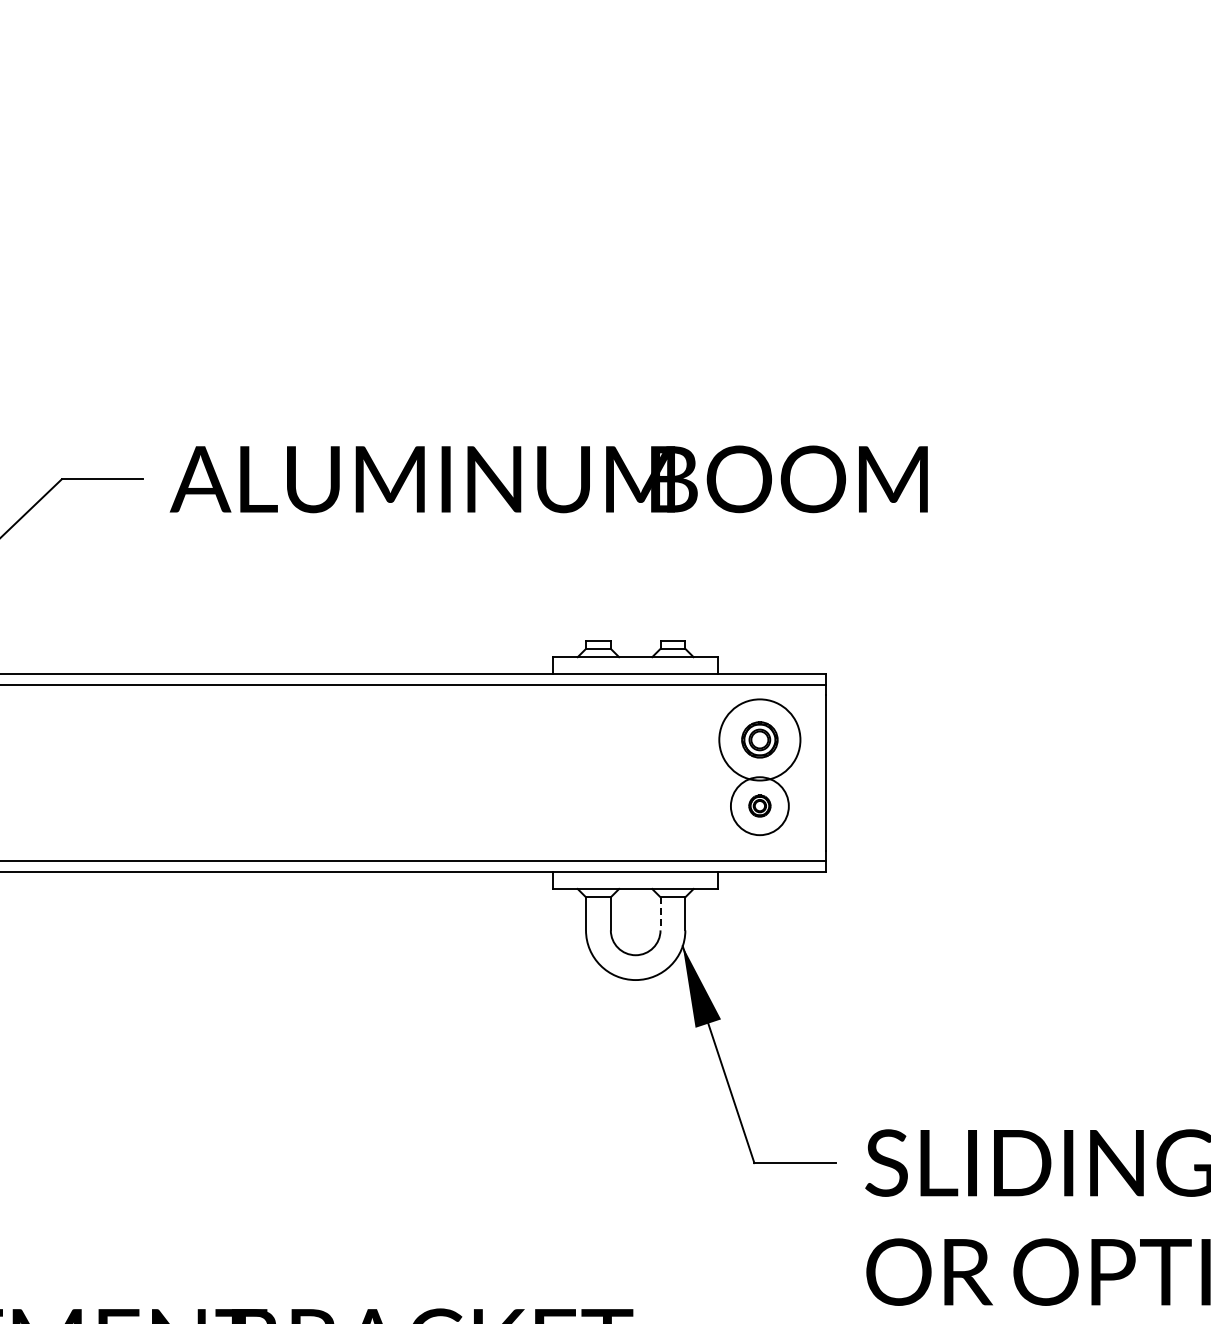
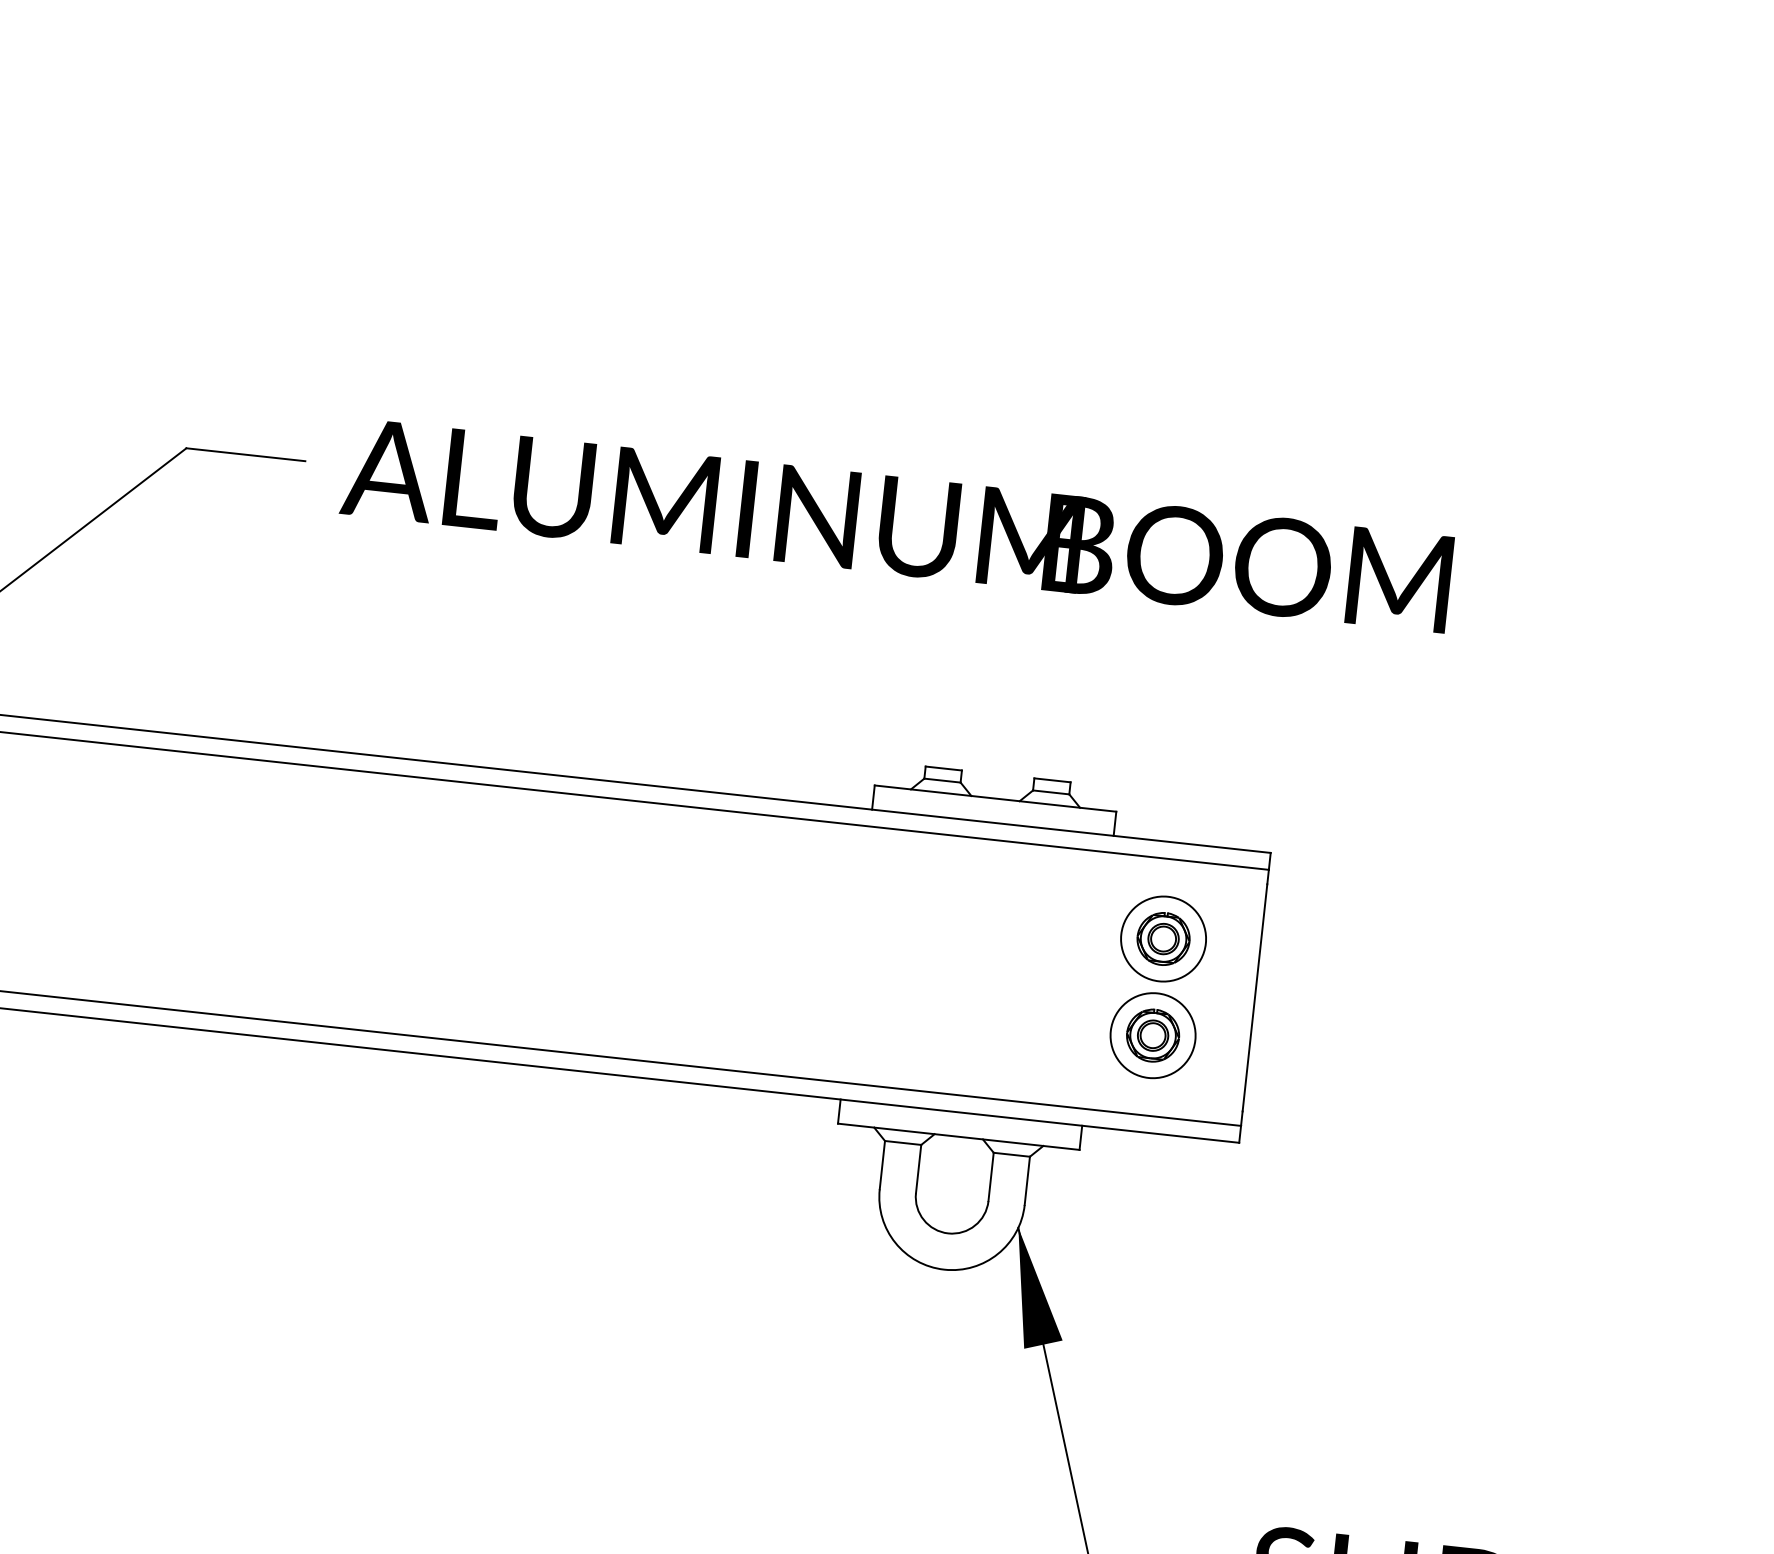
circle: (759, 739) -> (1163, 938), size x0.71
part: (759, 805) -> (1152, 1034), size x1.67
line: (660, 913) -> (991, 1176), dashed -> solid

